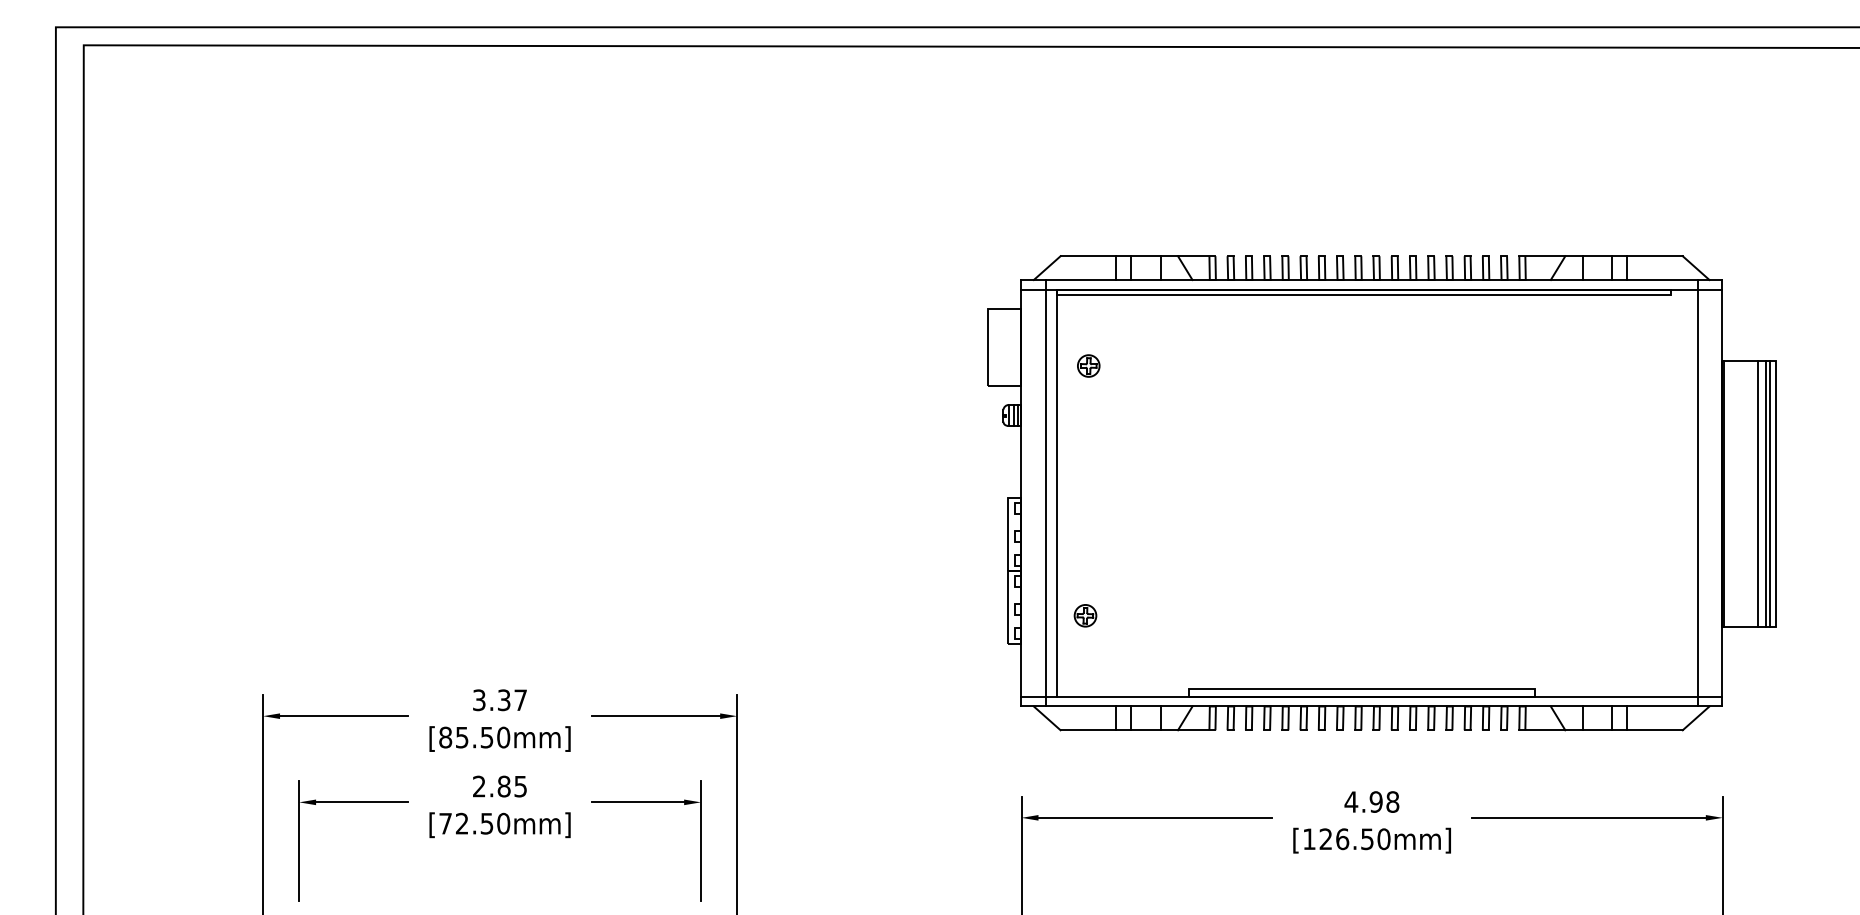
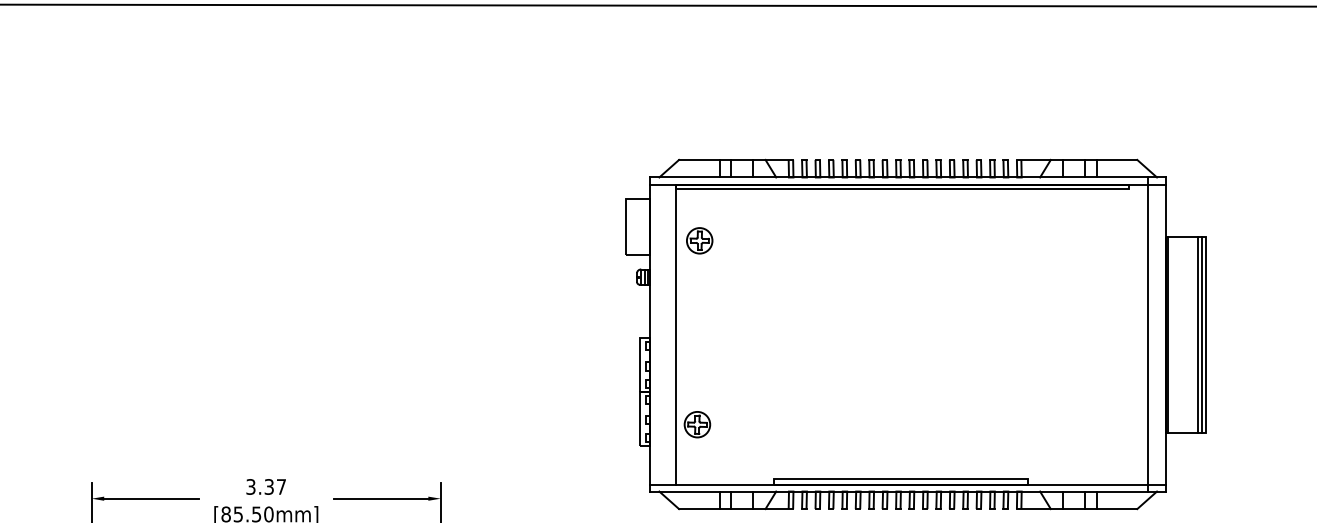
part: (1088, 365) -> (699, 240), size x1.6
line: (1045, 493) -> (667, 334), removed
line: (1757, 494) -> (1192, 335), removed
part: (1085, 615) -> (697, 424), size x1.6

